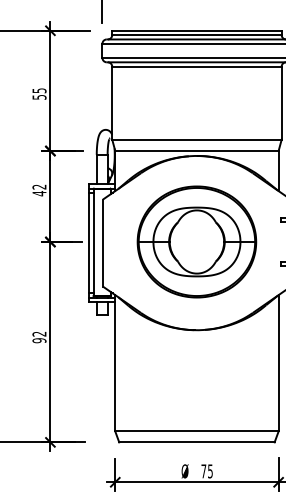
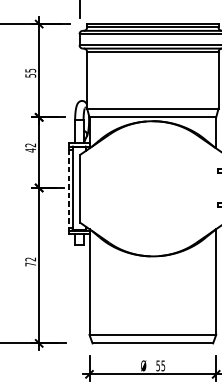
part: (196, 241) -> (152, 187), removed
line: (89, 243) -> (69, 189), solid -> dashed
text: (39, 340) -> (30, 264), 92 -> 72
text: (203, 471) -> (157, 365), 75 -> 55

